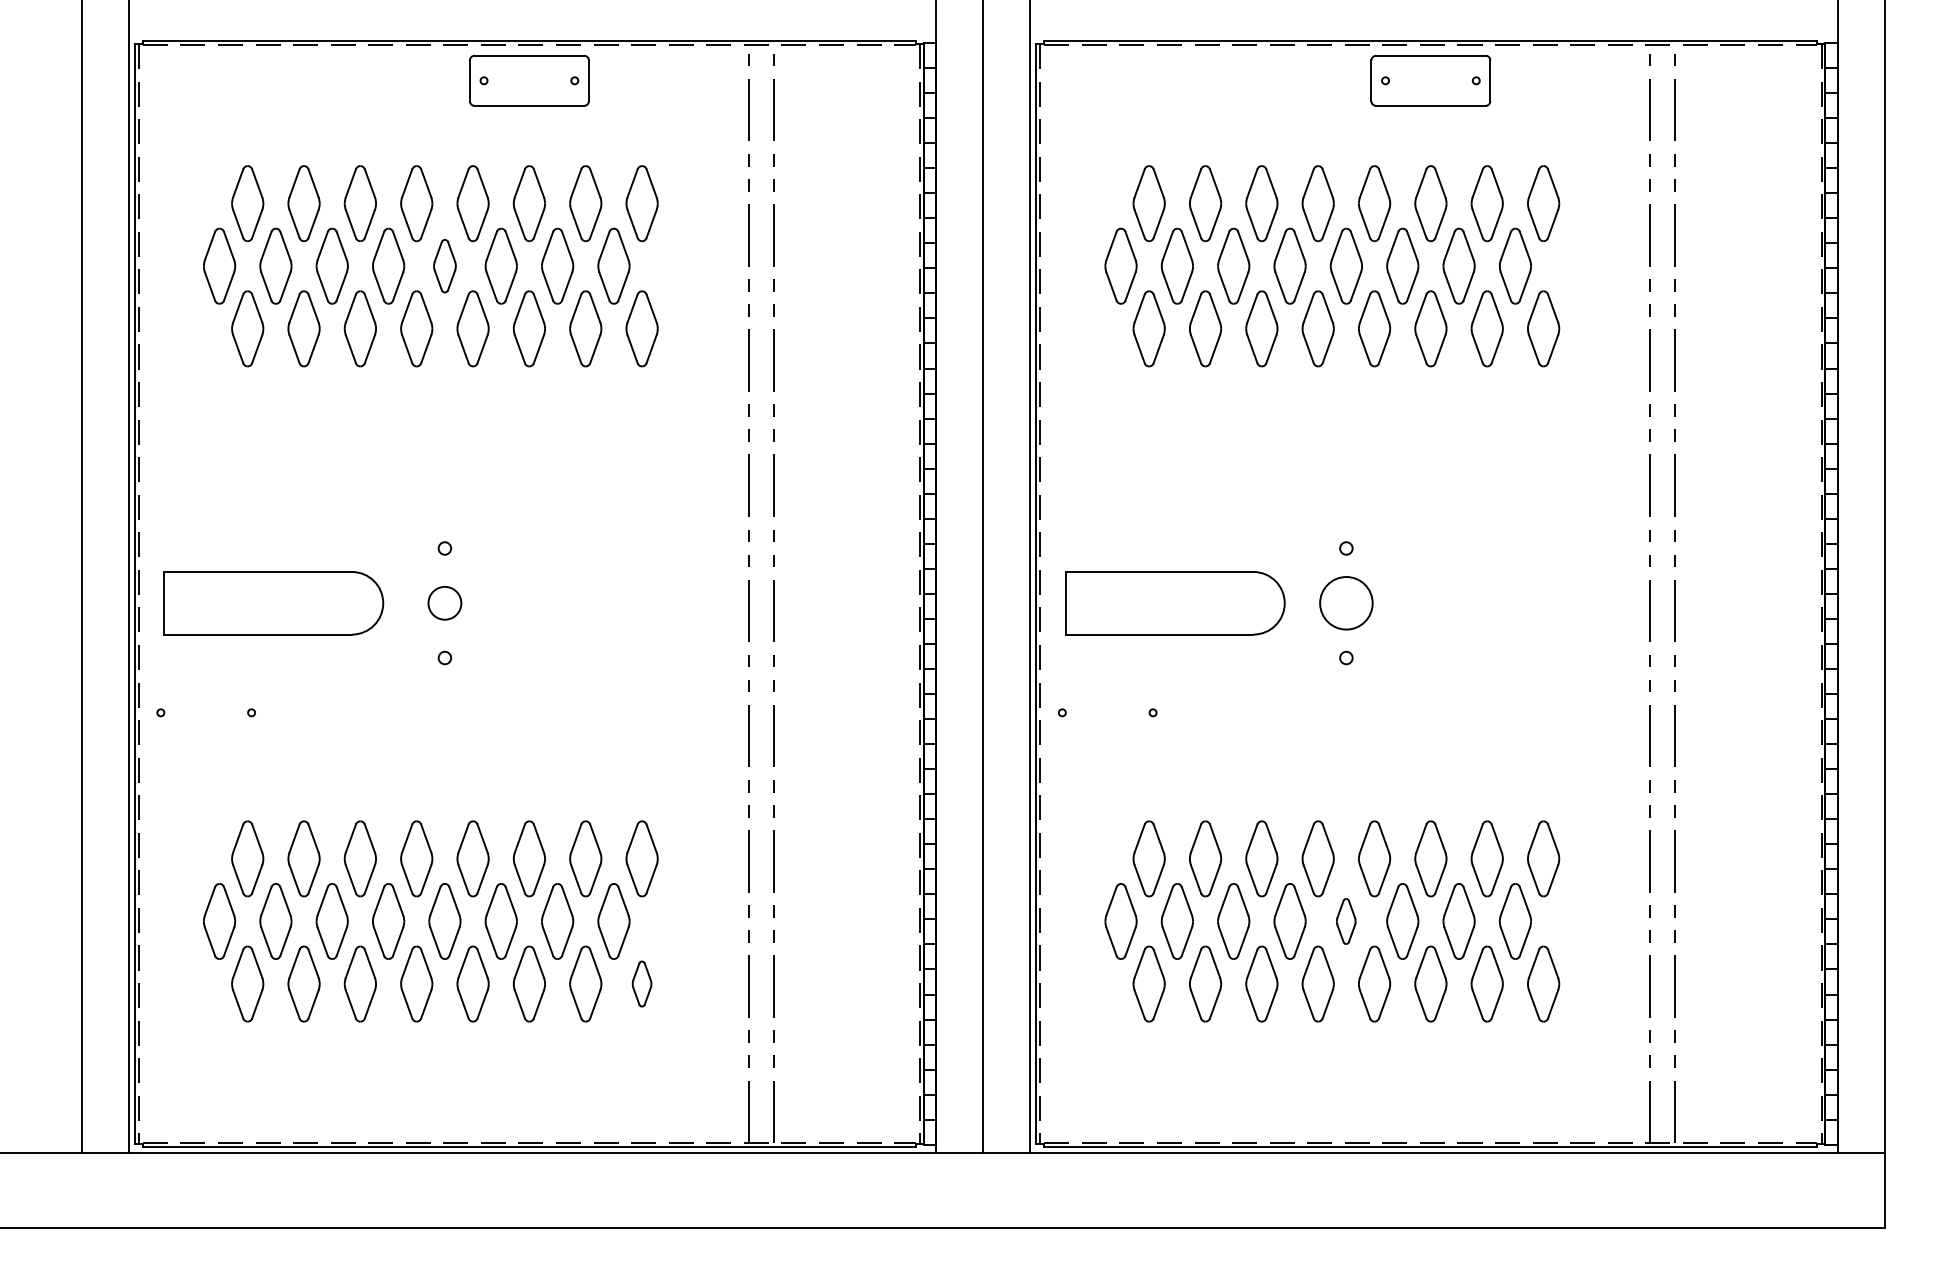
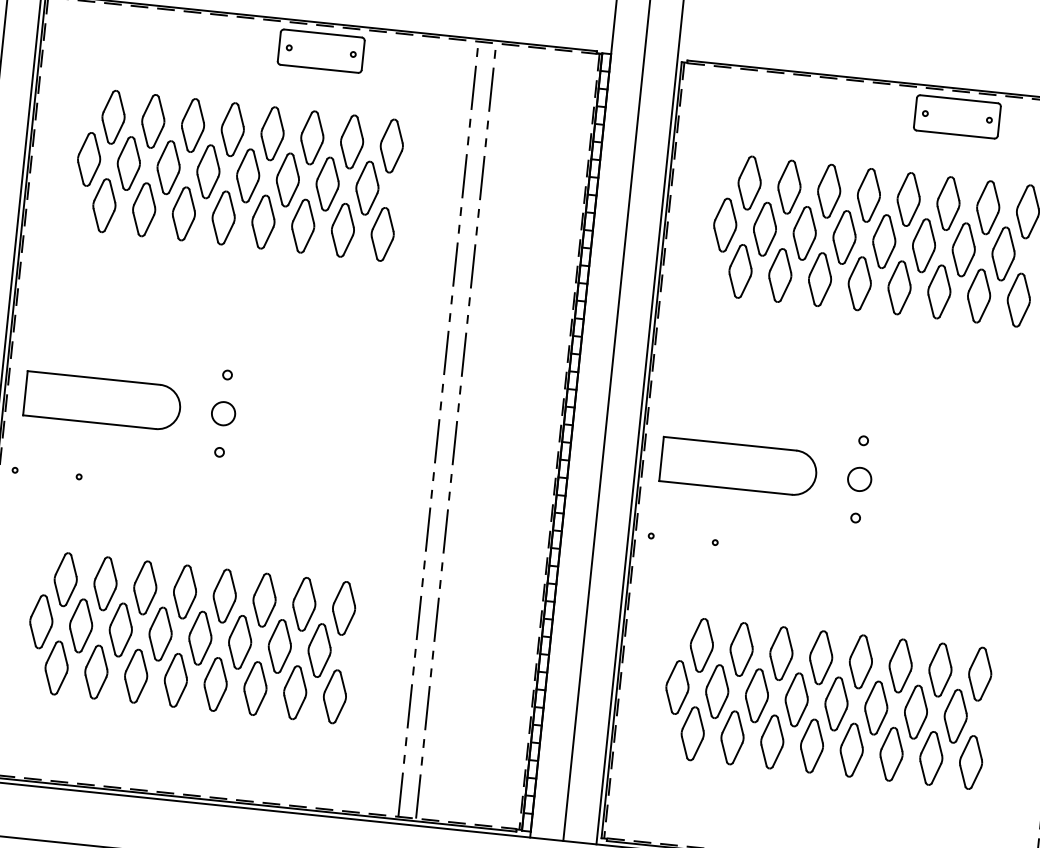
part: (444, 265) -> (247, 175), size x1.43
circle: (1345, 602) -> (859, 478), size x0.62
part: (1345, 921) -> (835, 703), size x1.67
part: (641, 983) -> (334, 696), size x1.67

